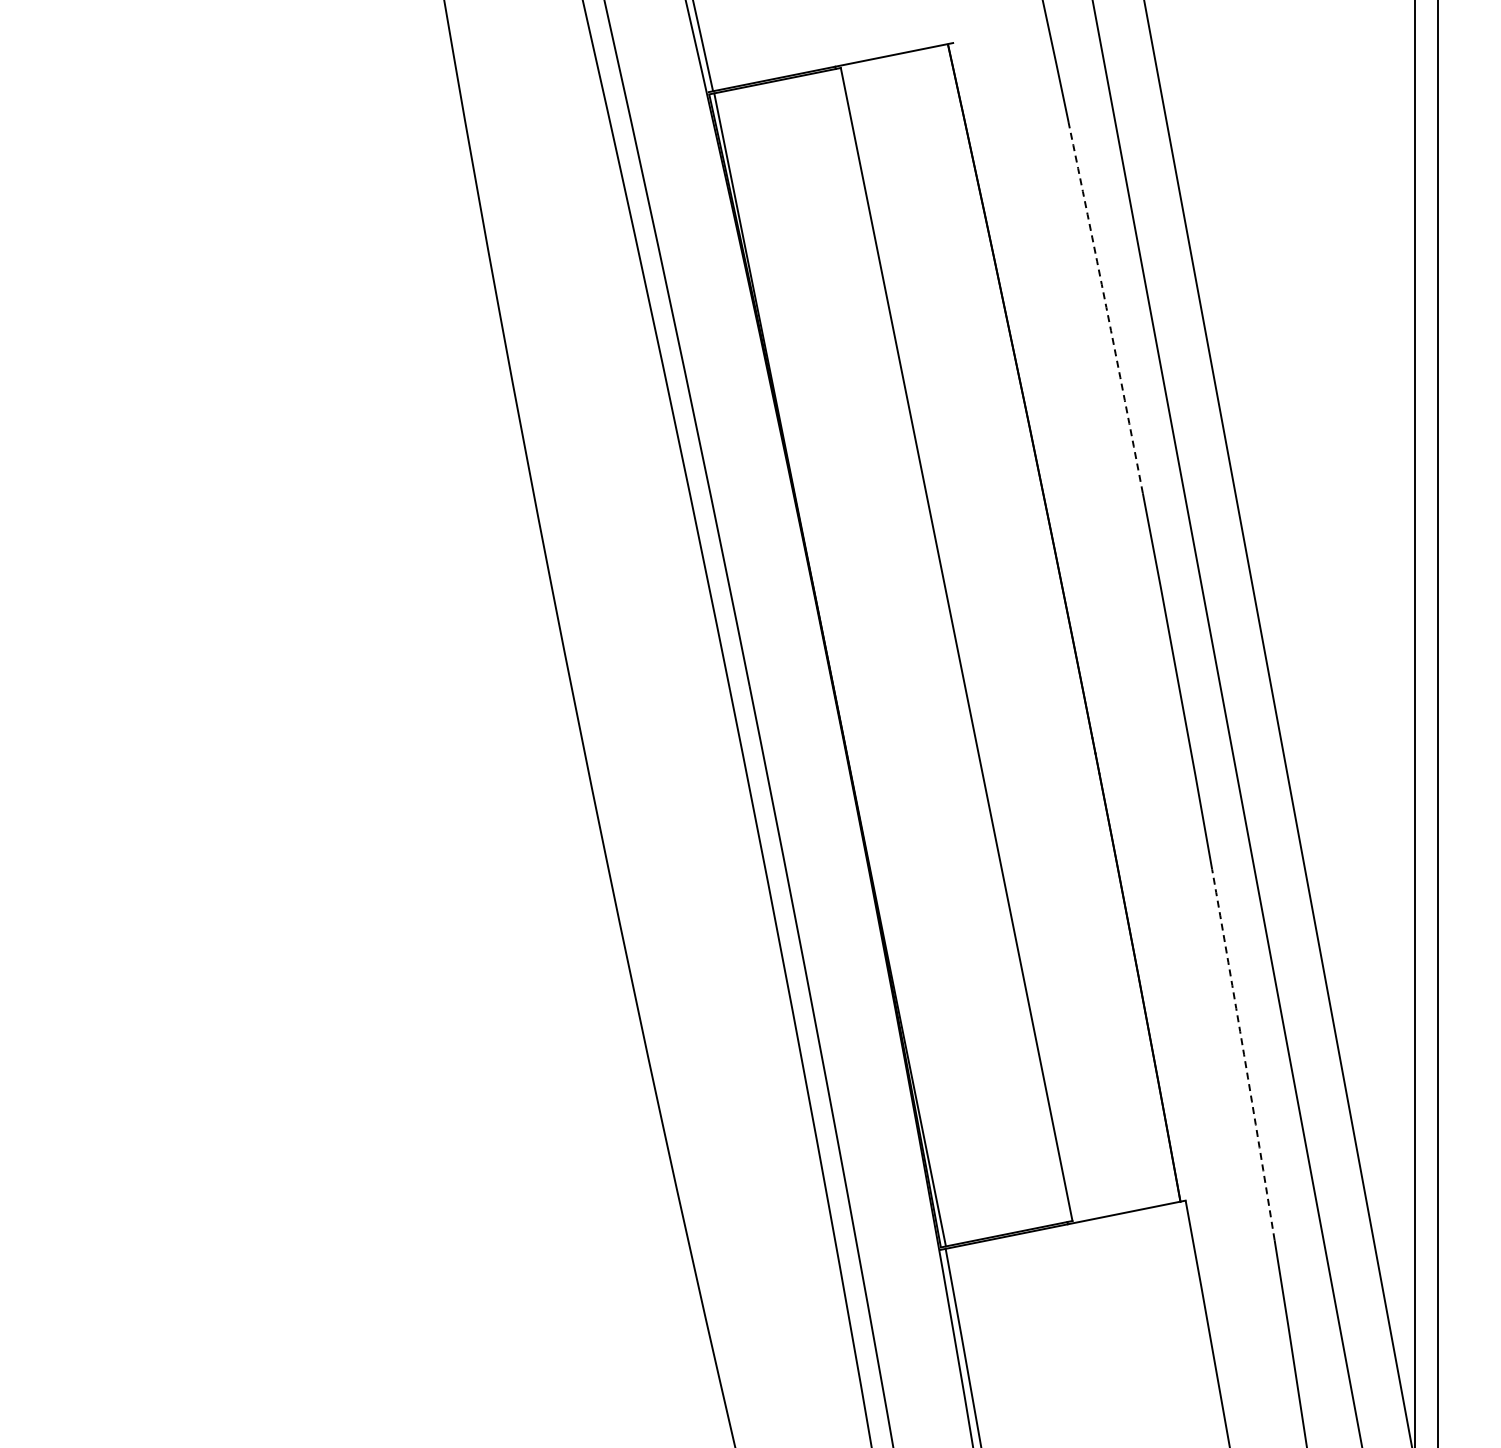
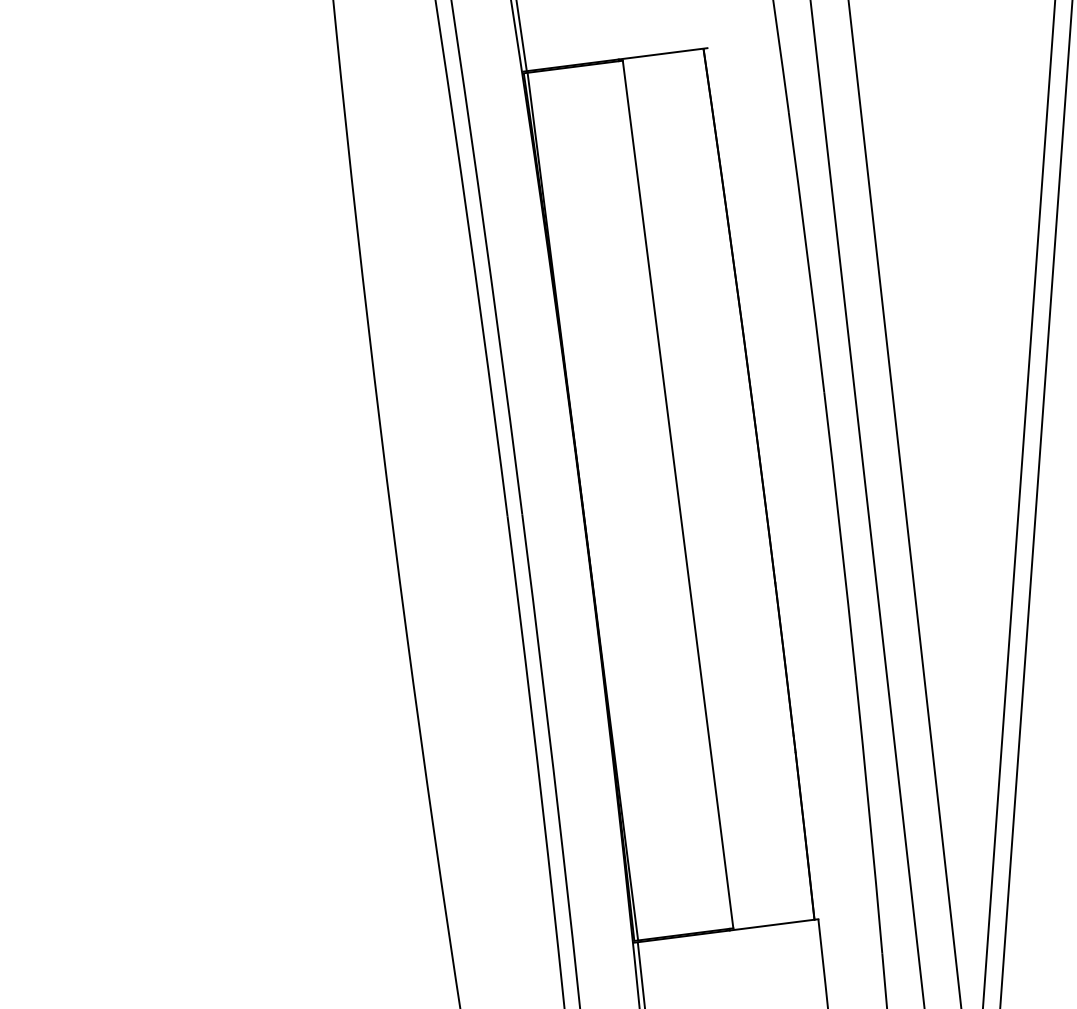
arc: (1106, 307) -> (807, 252), dashed -> solid
arc: (1244, 1054) -> (869, 813), dashed -> solid

